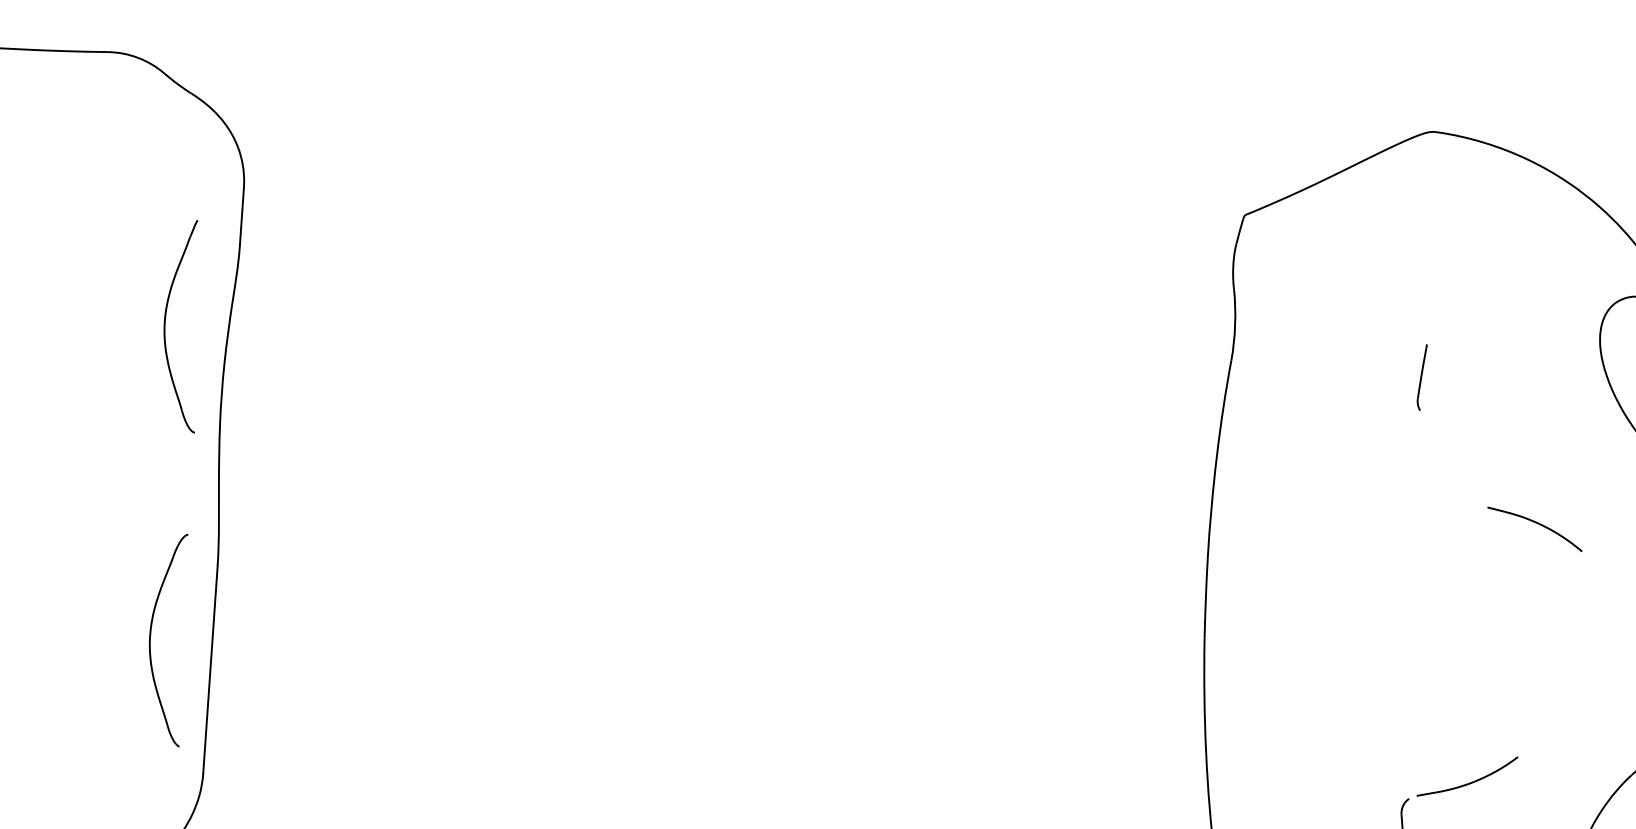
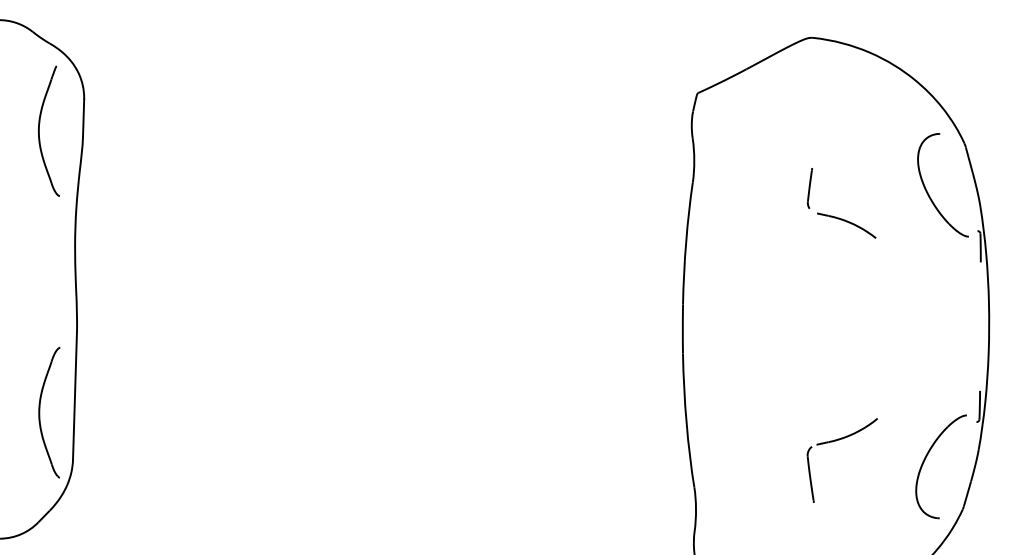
part: (165, 324) -> (39, 130), moved
part: (1534, 528) -> (846, 225), moved
part: (152, 639) -> (40, 412), moved

